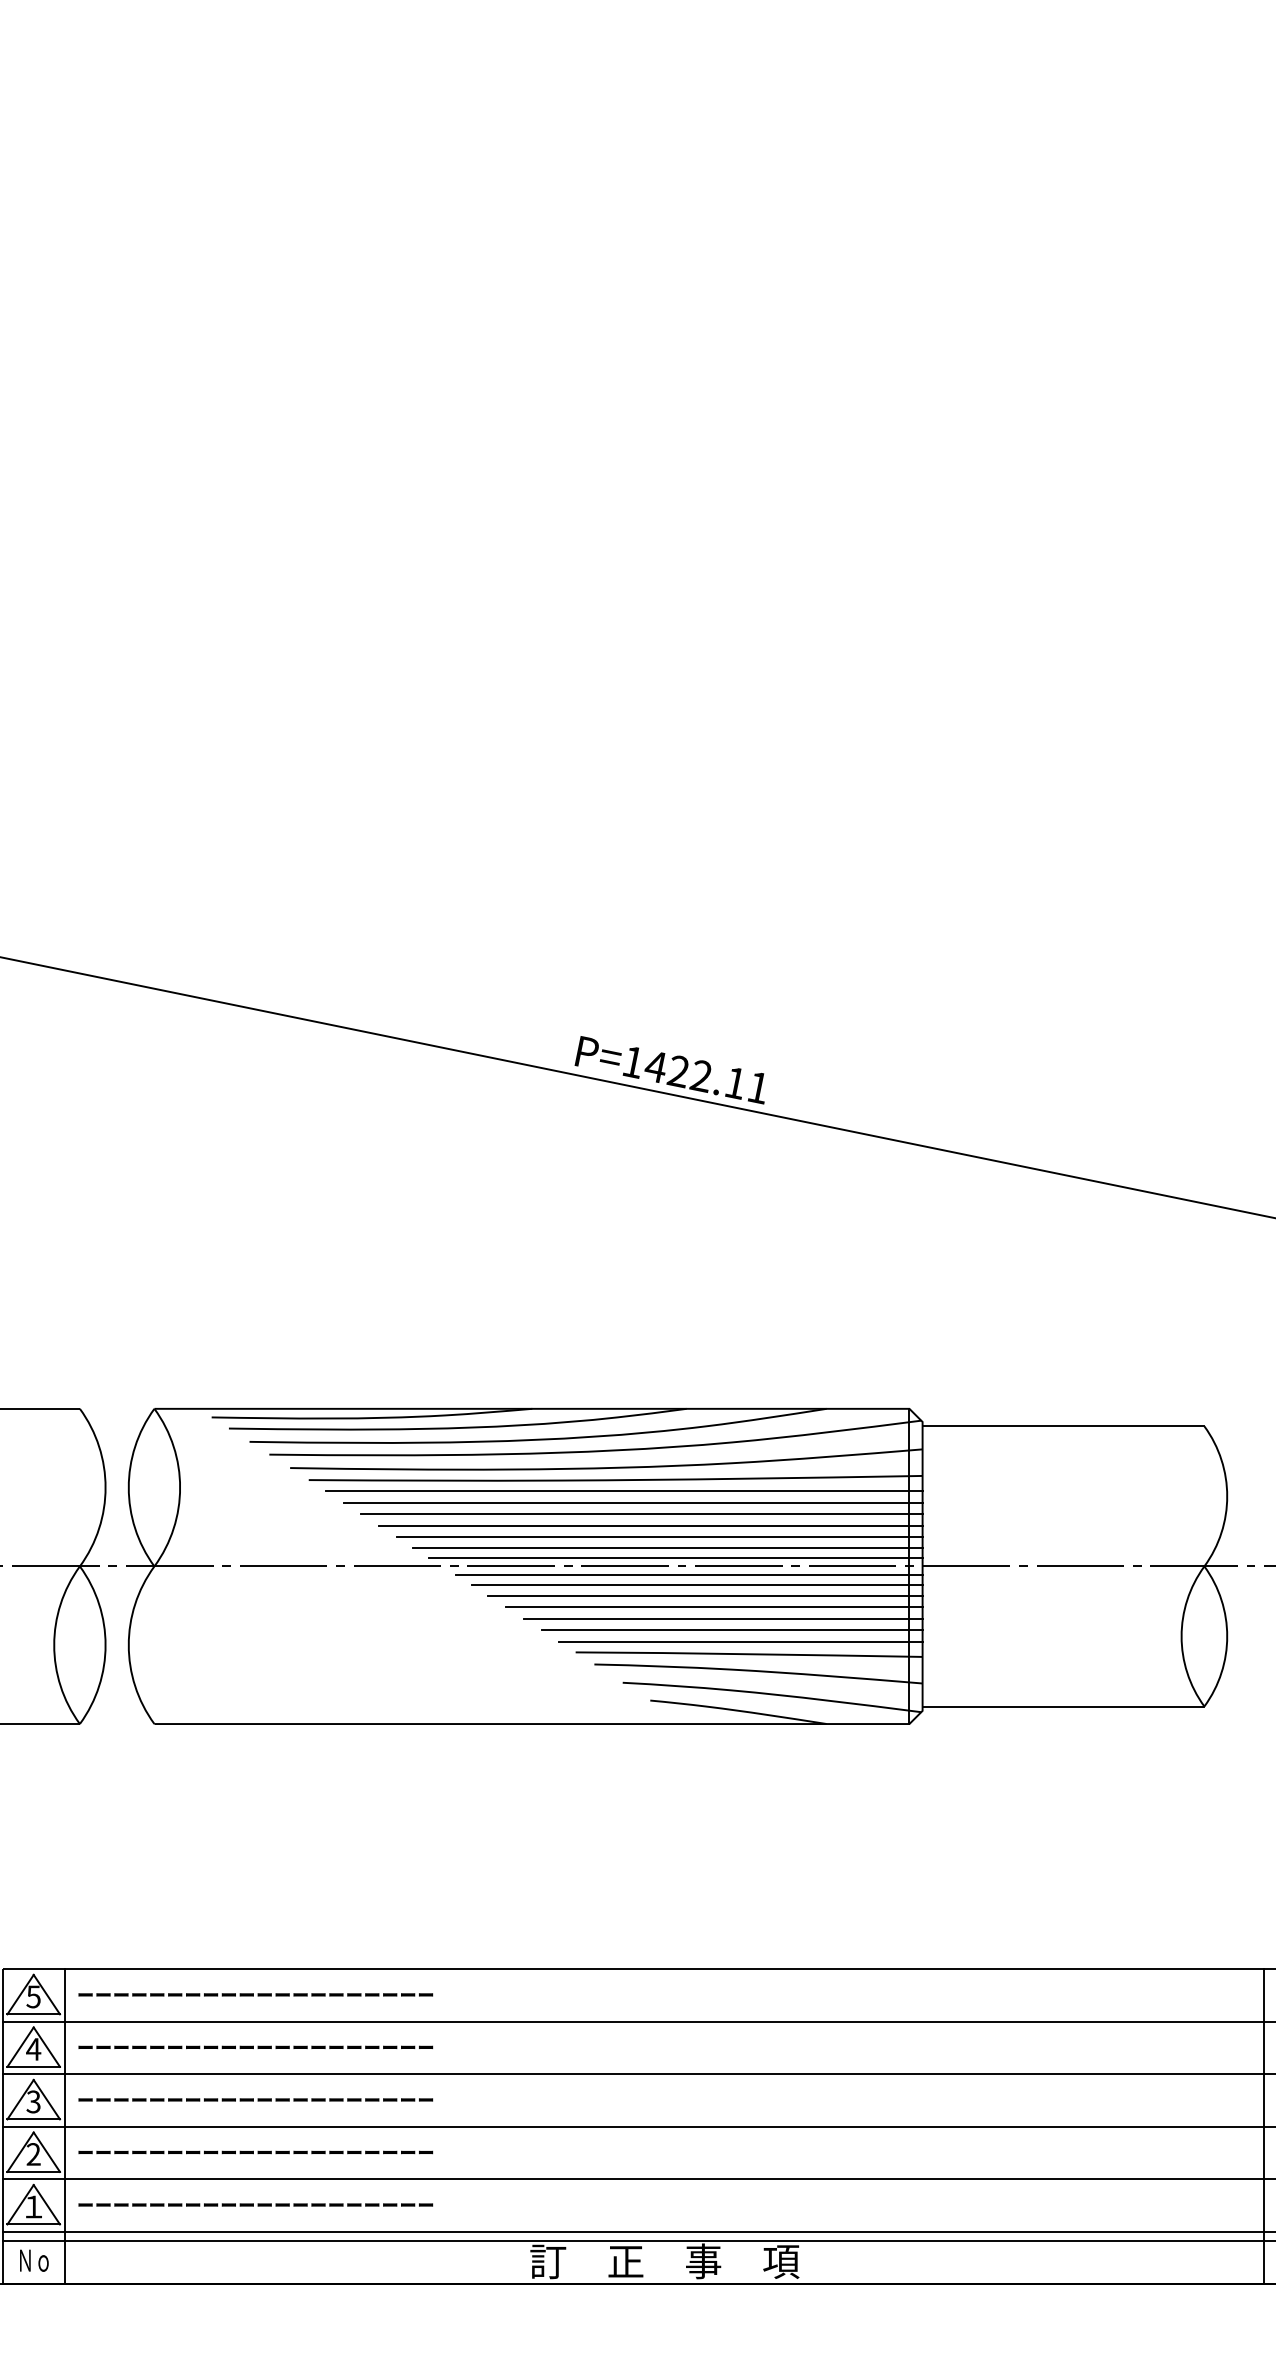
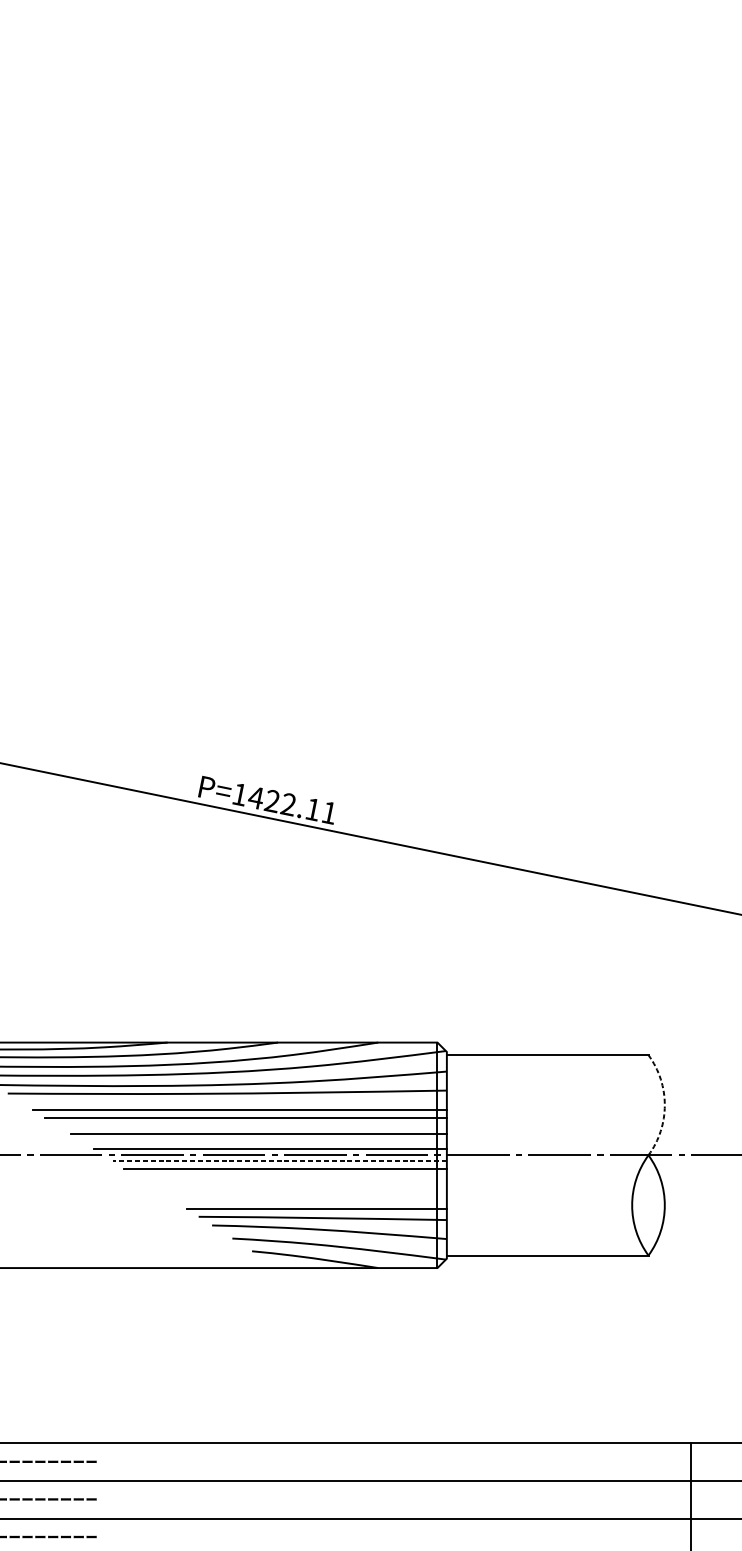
line: (623, 1490) -> (232, 1100), removed
arc: (1227, 1496) -> (665, 1105), solid -> dashed
line: (650, 1525) -> (252, 1126), removed
line: (667, 1547) -> (264, 1141), removed
line: (688, 1574) -> (279, 1161), solid -> dashed
line: (704, 1595) -> (290, 1176), removed
line: (713, 1607) -> (297, 1184), removed
line: (722, 1618) -> (303, 1192), removed
line: (731, 1630) -> (310, 1201), removed

